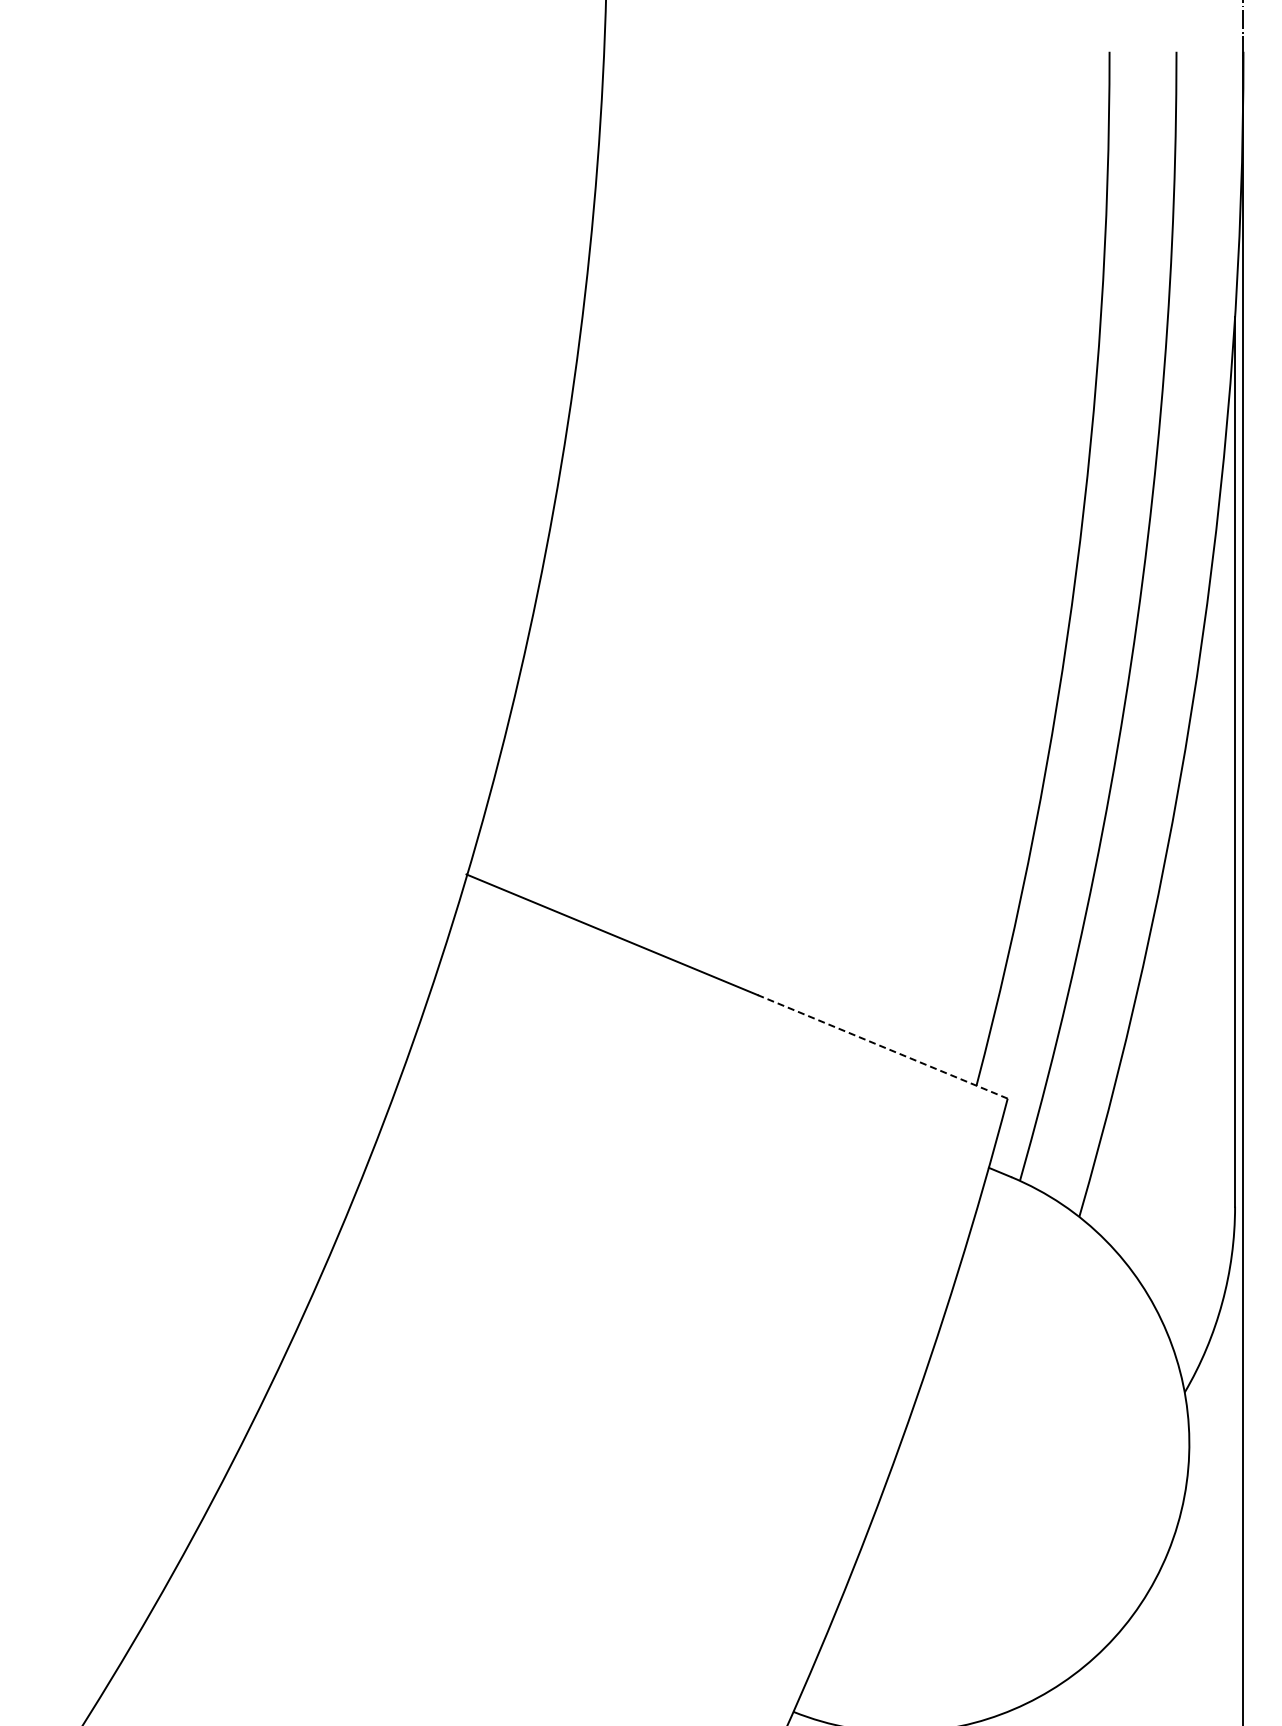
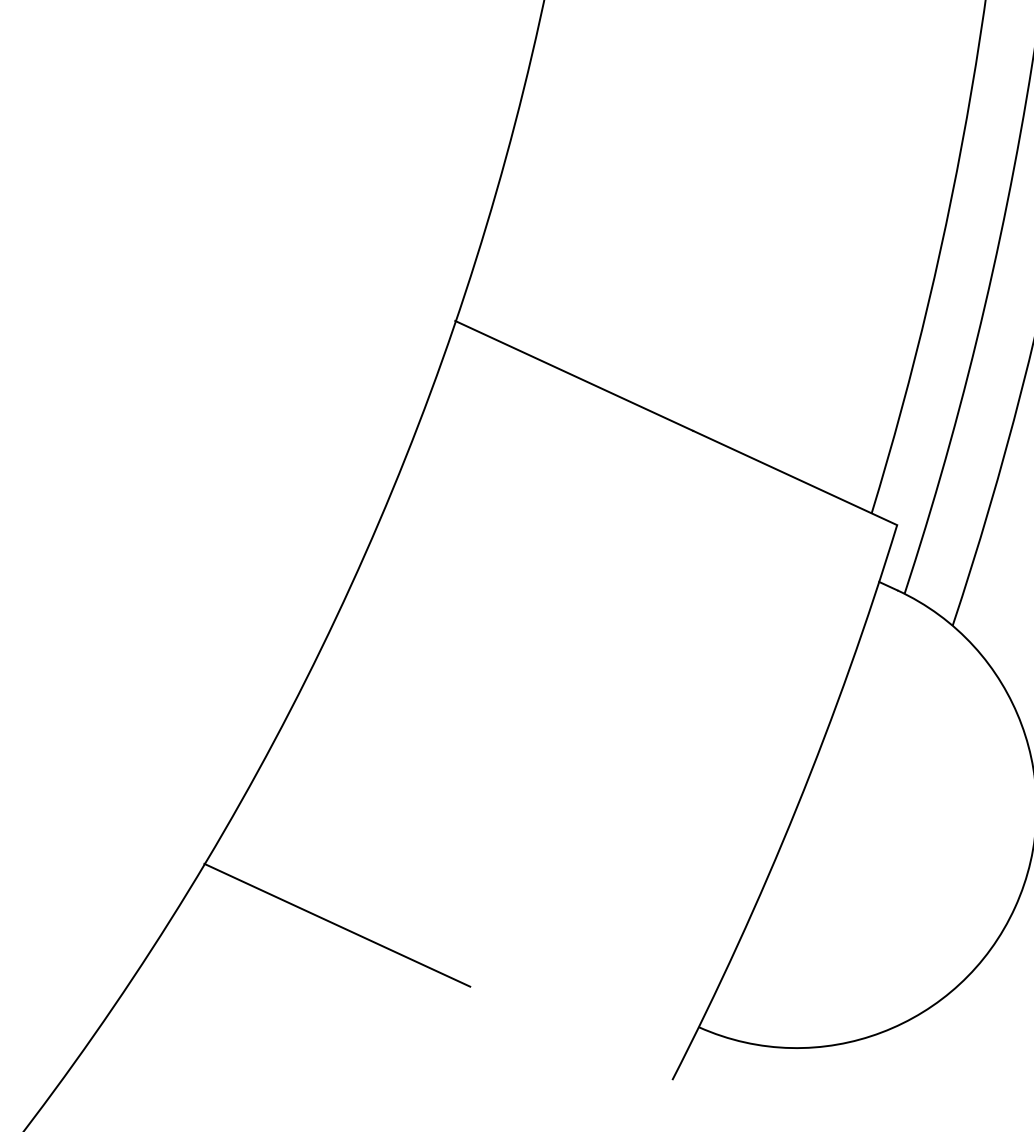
line: (882, 1046) -> (794, 477), dashed -> solid
line: (353, 1606) -> (337, 925), added

